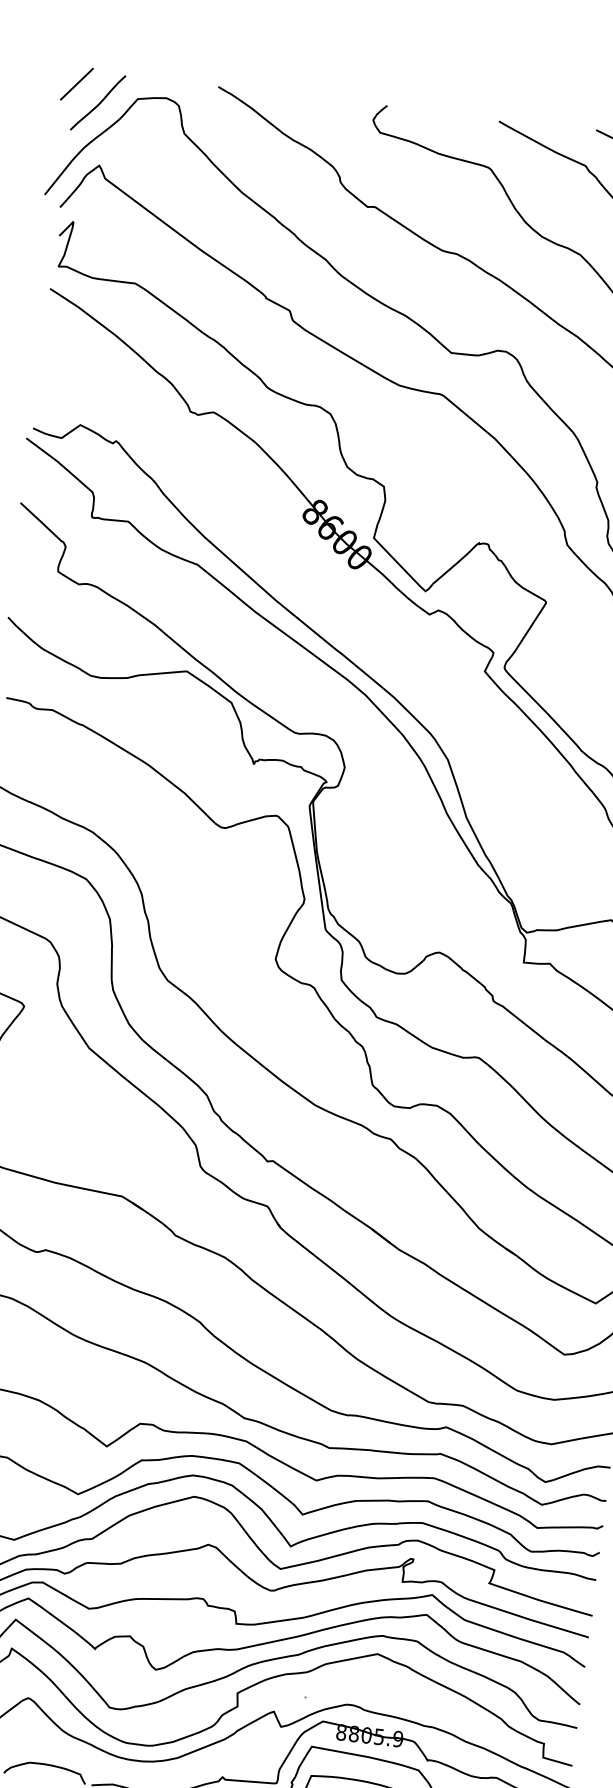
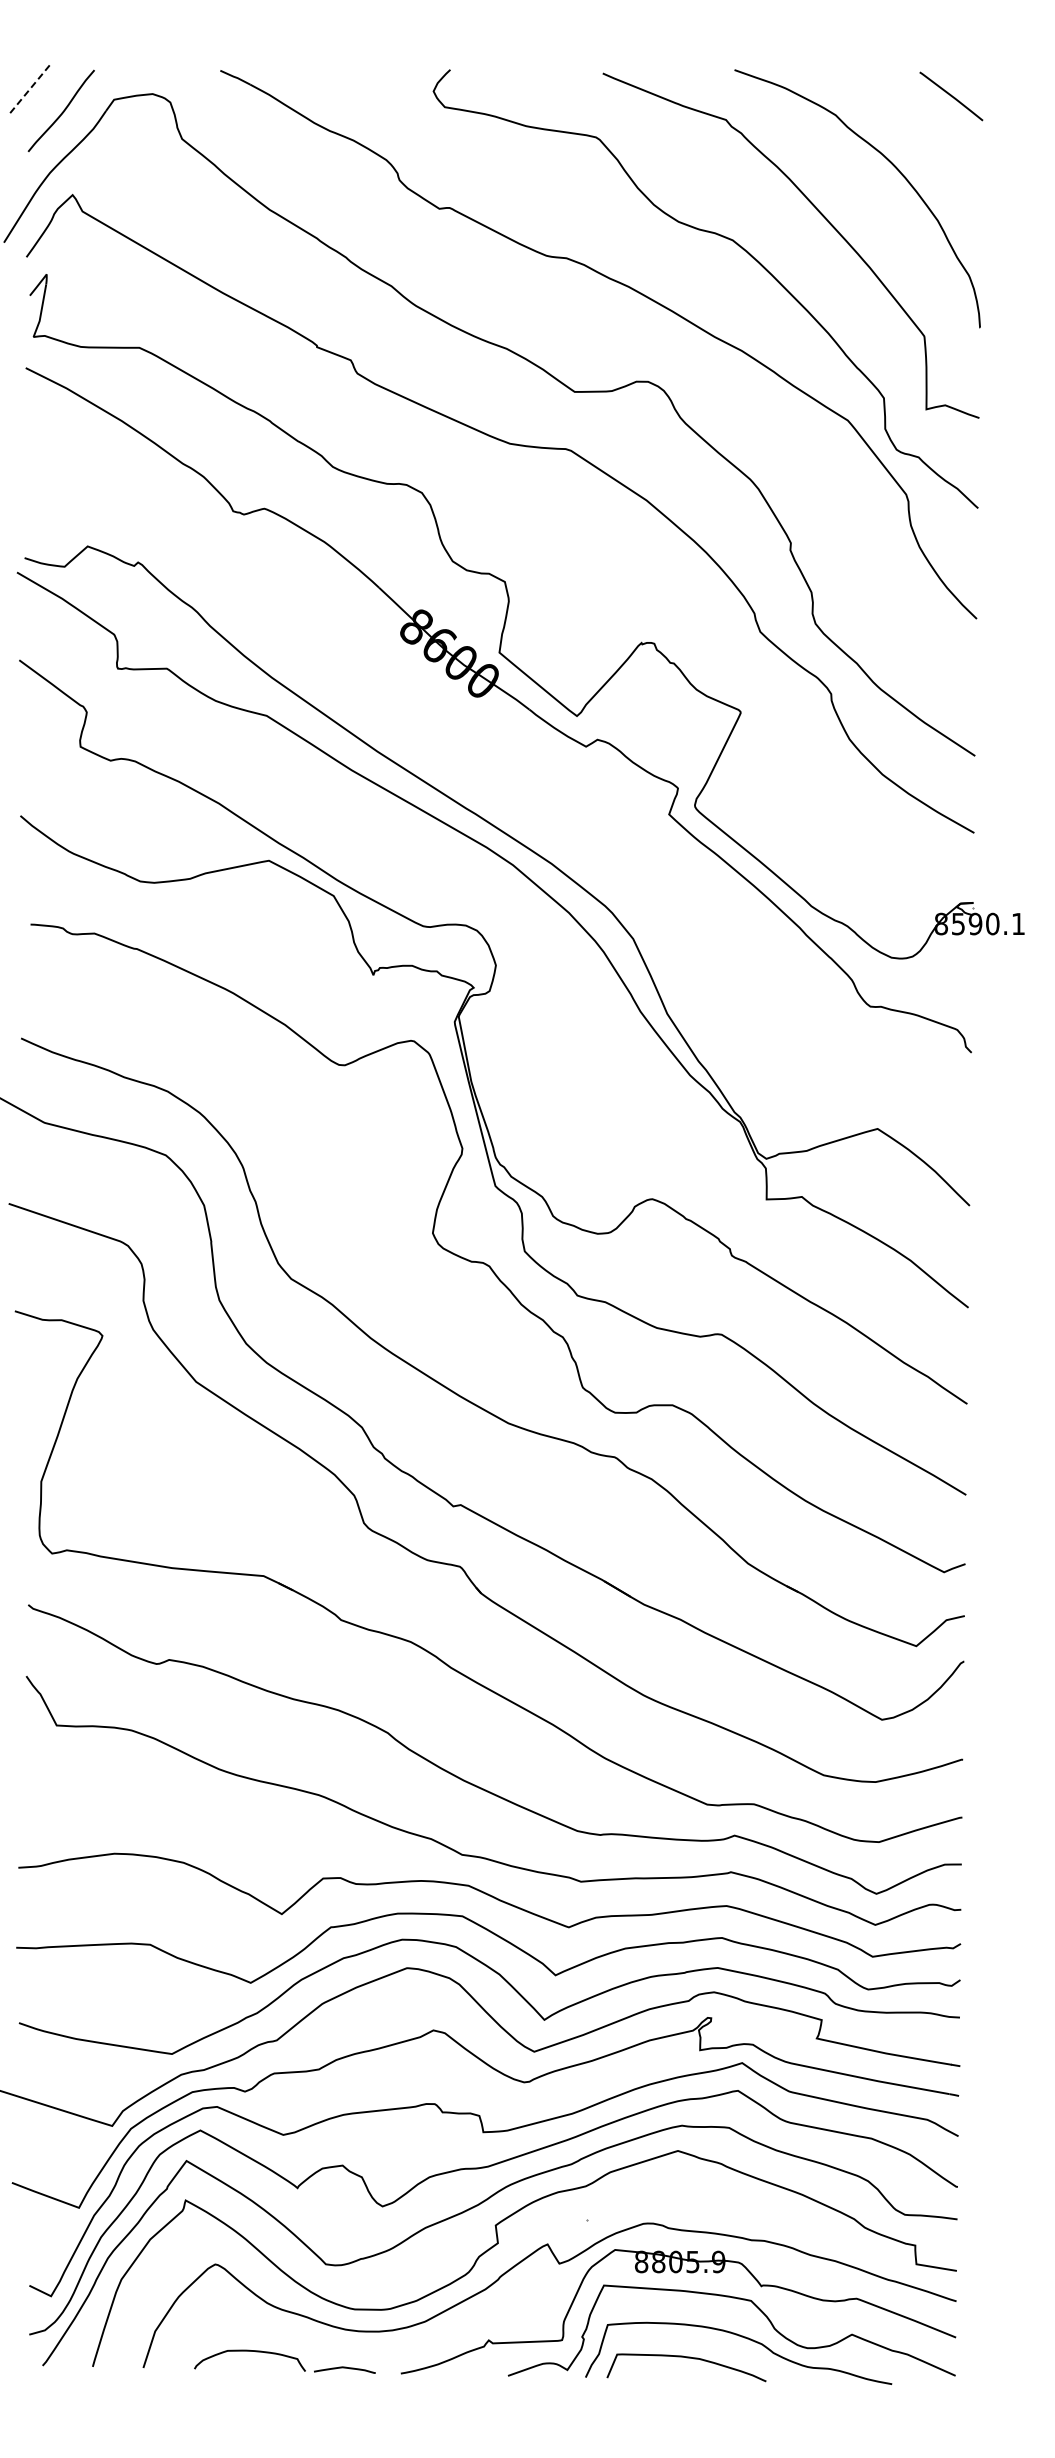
line: (77, 83) -> (30, 88), solid -> dashed

